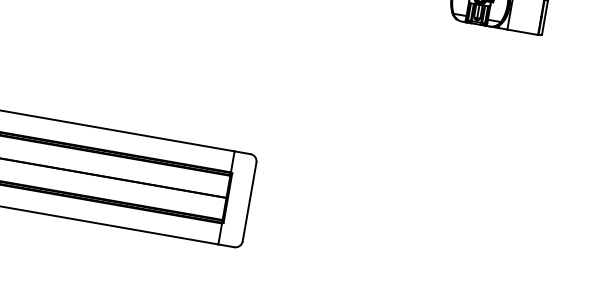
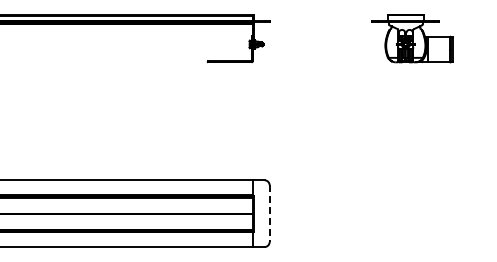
line: (249, 203) -> (269, 214), solid -> dashed

